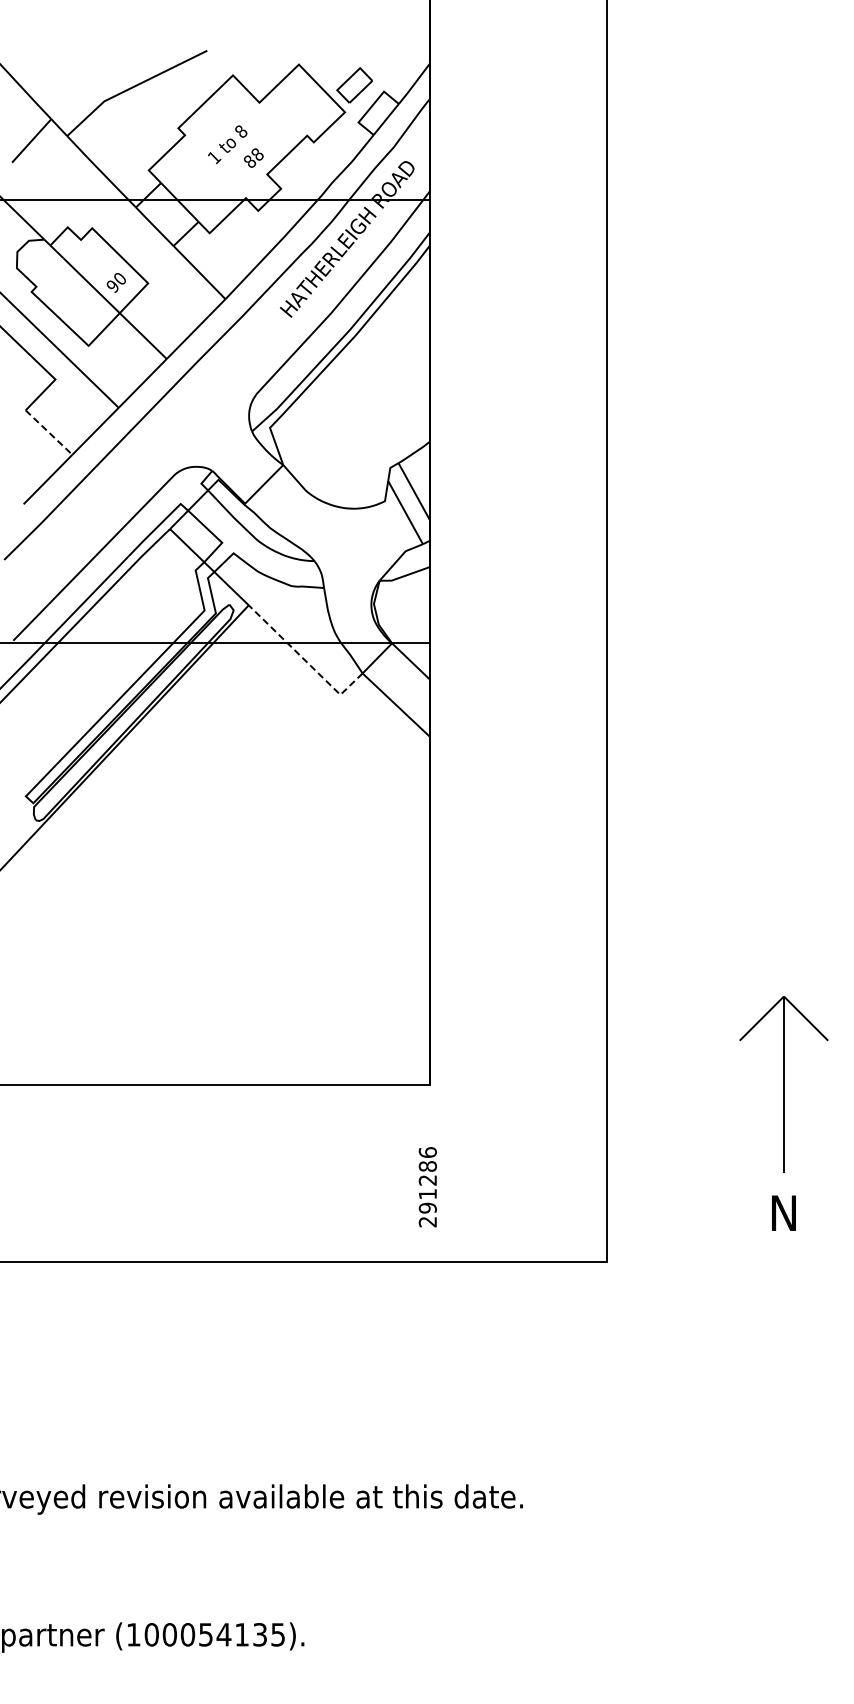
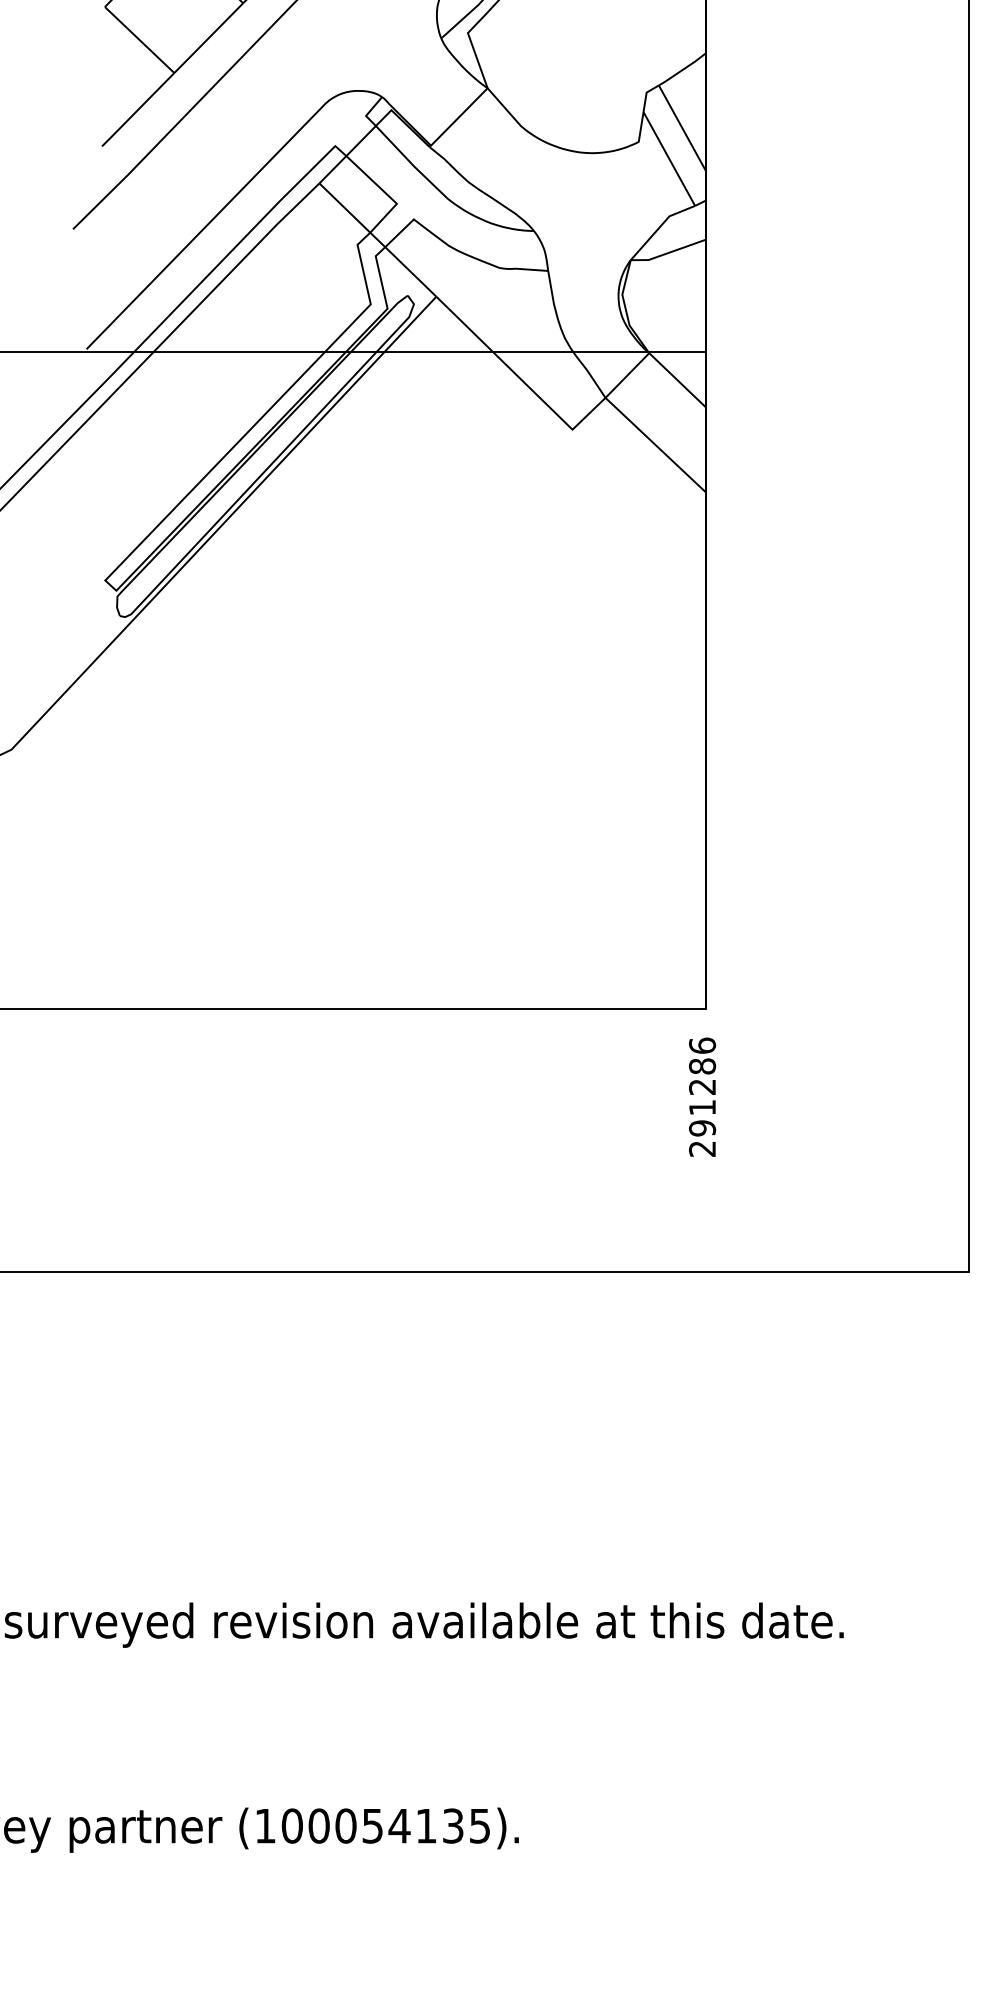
line: (49, 432) -> (140, 39), dashed -> solid
line: (305, 660) -> (520, 378), dashed -> solid
text: (427, 1187) -> (701, 1097), moved

